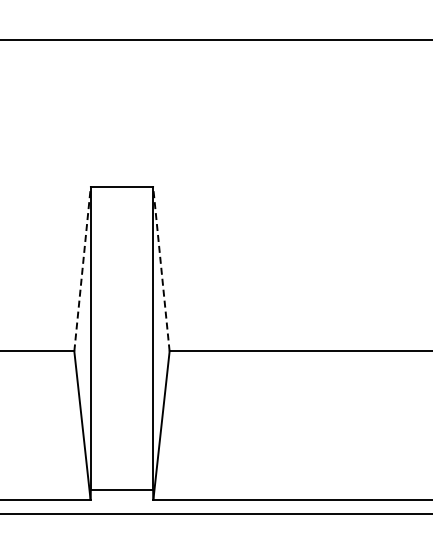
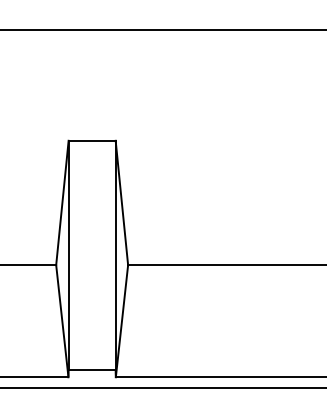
line: (82, 269) -> (62, 203), dashed -> solid
line: (161, 269) -> (121, 203), dashed -> solid

